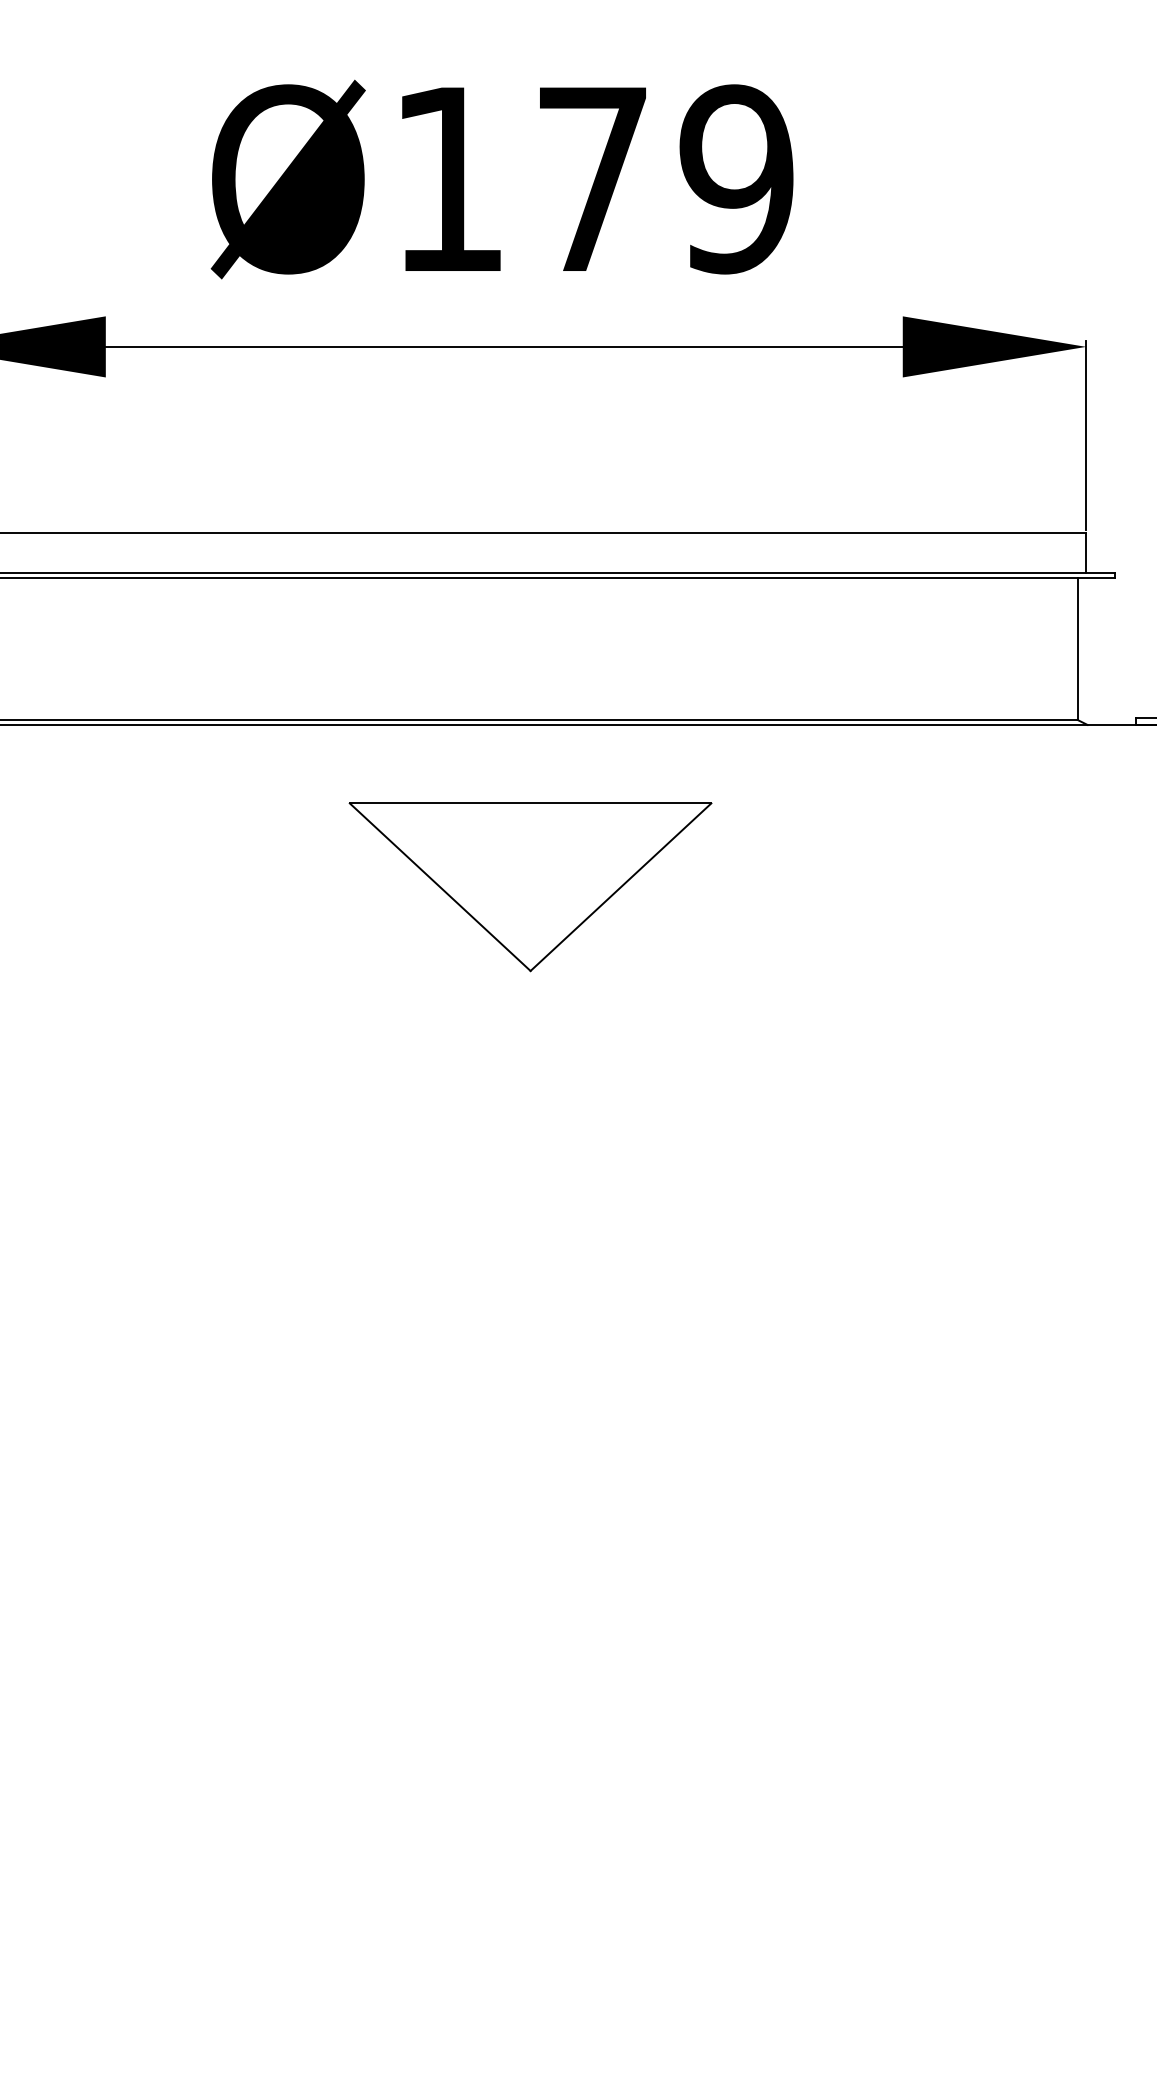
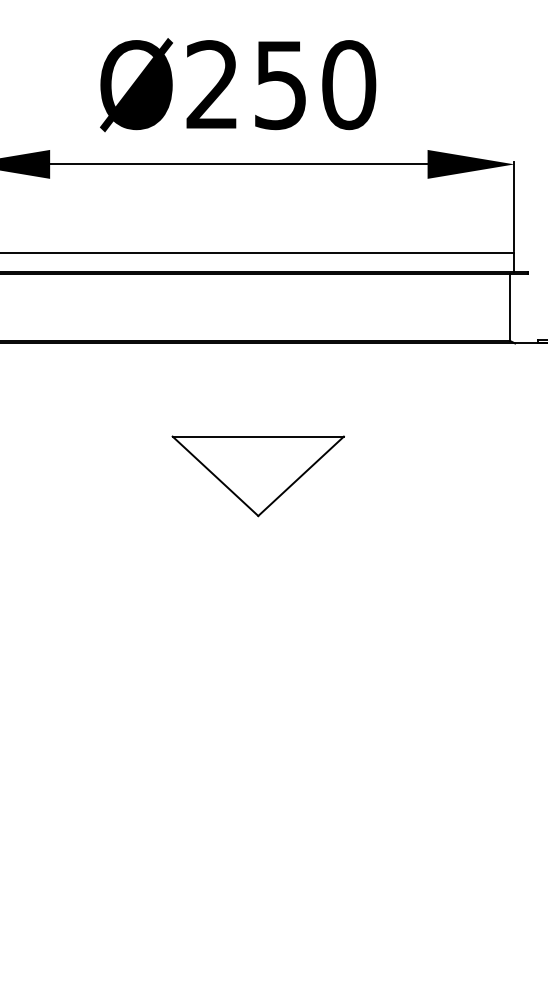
text: (594, 180) -> (281, 85), Ø179 -> Ø250
part: (528, 887) -> (257, 476), moved

